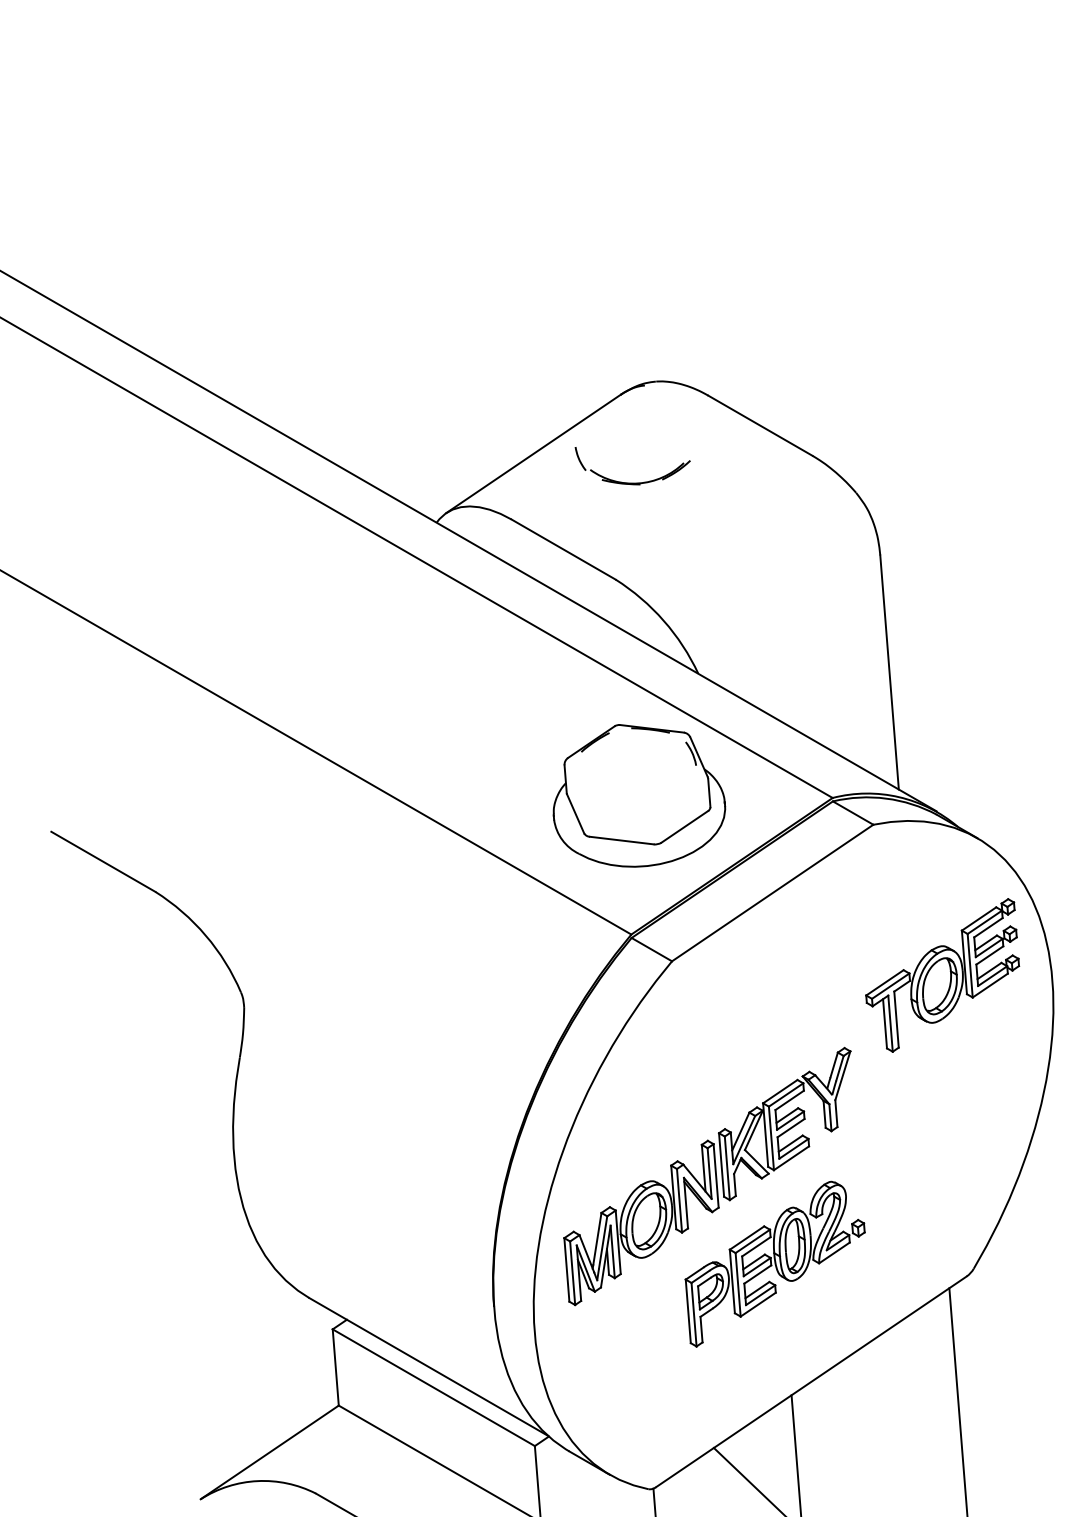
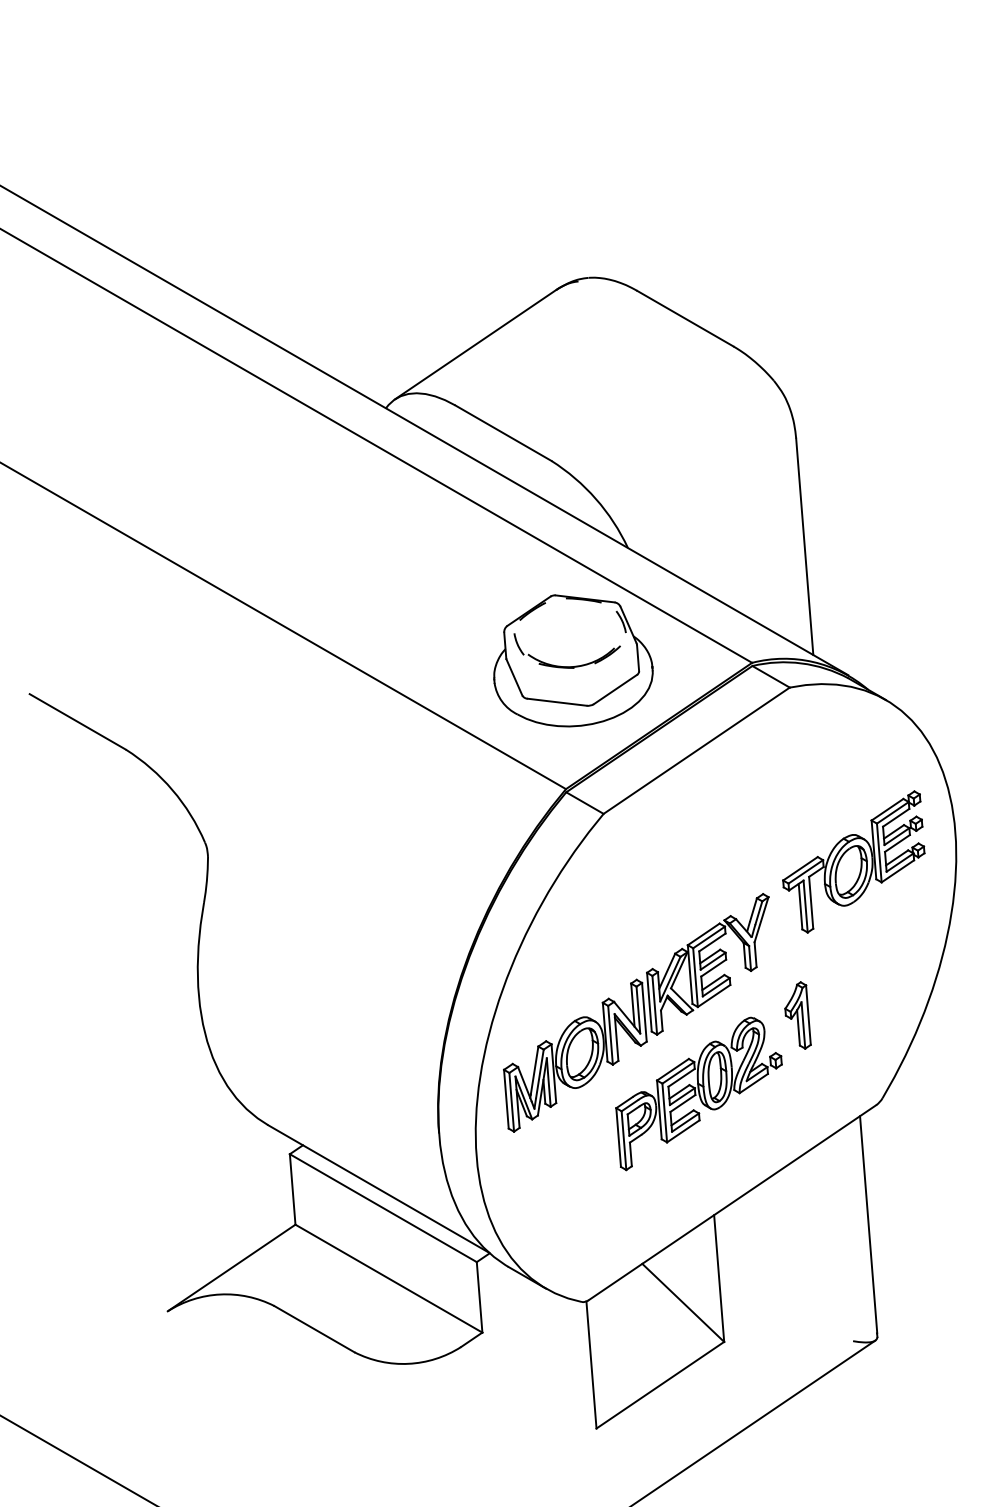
part: (631, 482) -> (566, 666), moved
part: (942, 974) -> (853, 861), moved
part: (881, 1179) -> (797, 1015), added

